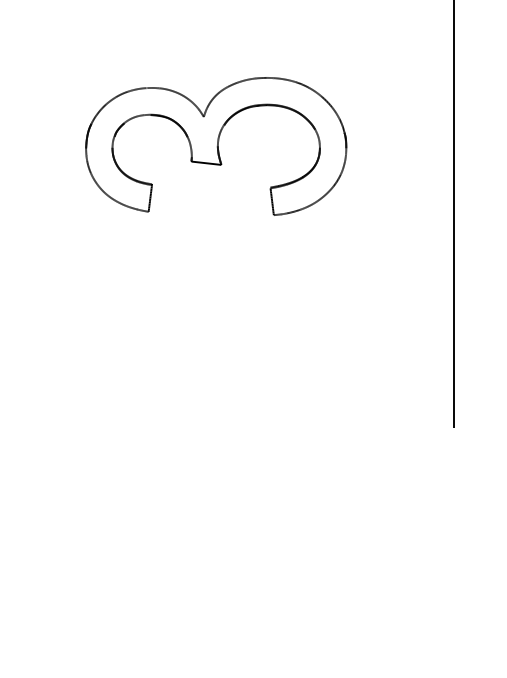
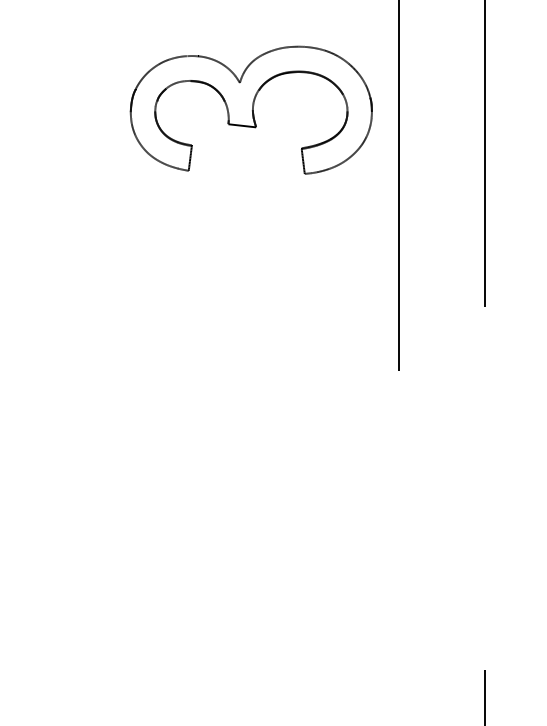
part: (215, 145) -> (250, 109), moved

